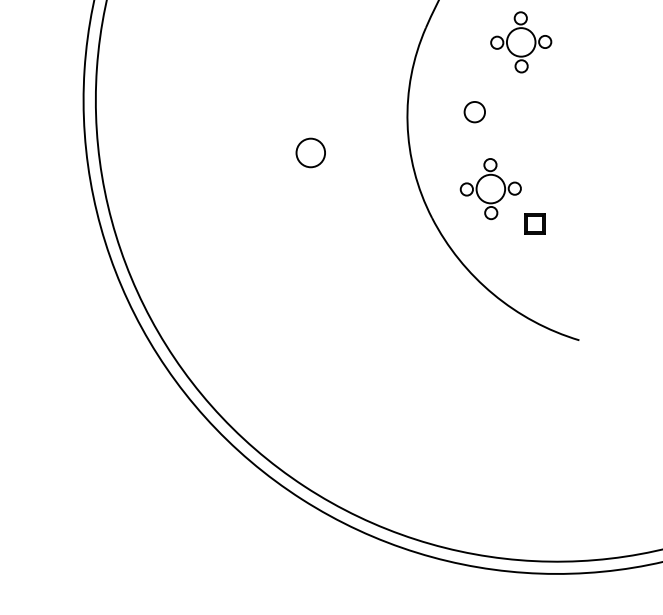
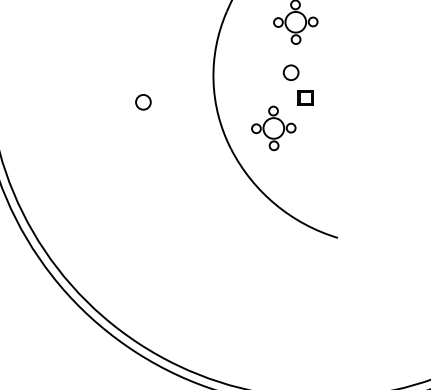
circle: (474, 112) -> (290, 73), moved
circle: (310, 152) -> (143, 101), size x0.71
part: (534, 223) -> (305, 97), moved

